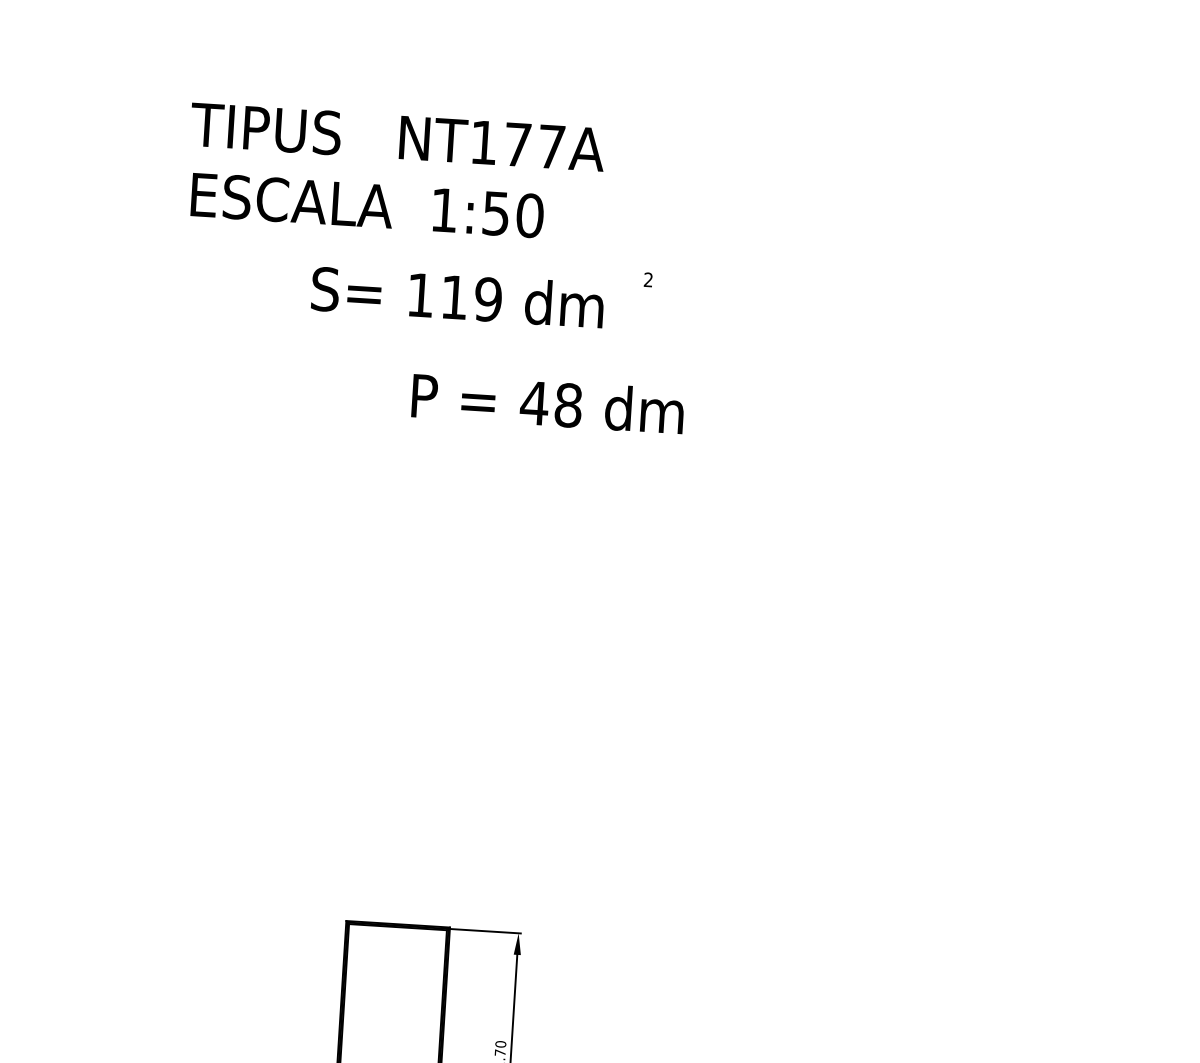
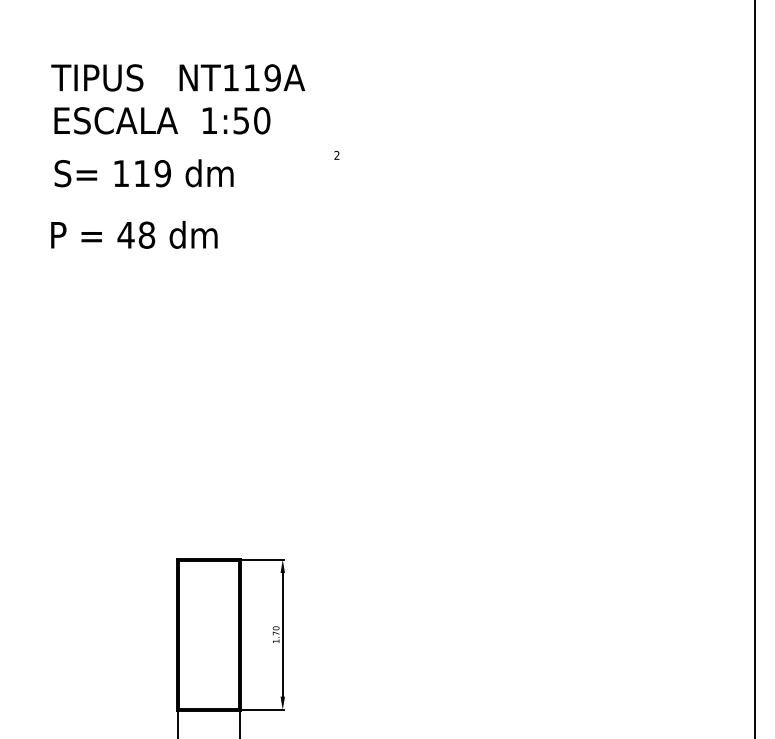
text: (535, 145) -> (262, 77), NT177A -> NT119A
text: (456, 297) -> (143, 173), moved
text: (548, 402) -> (134, 234), moved

